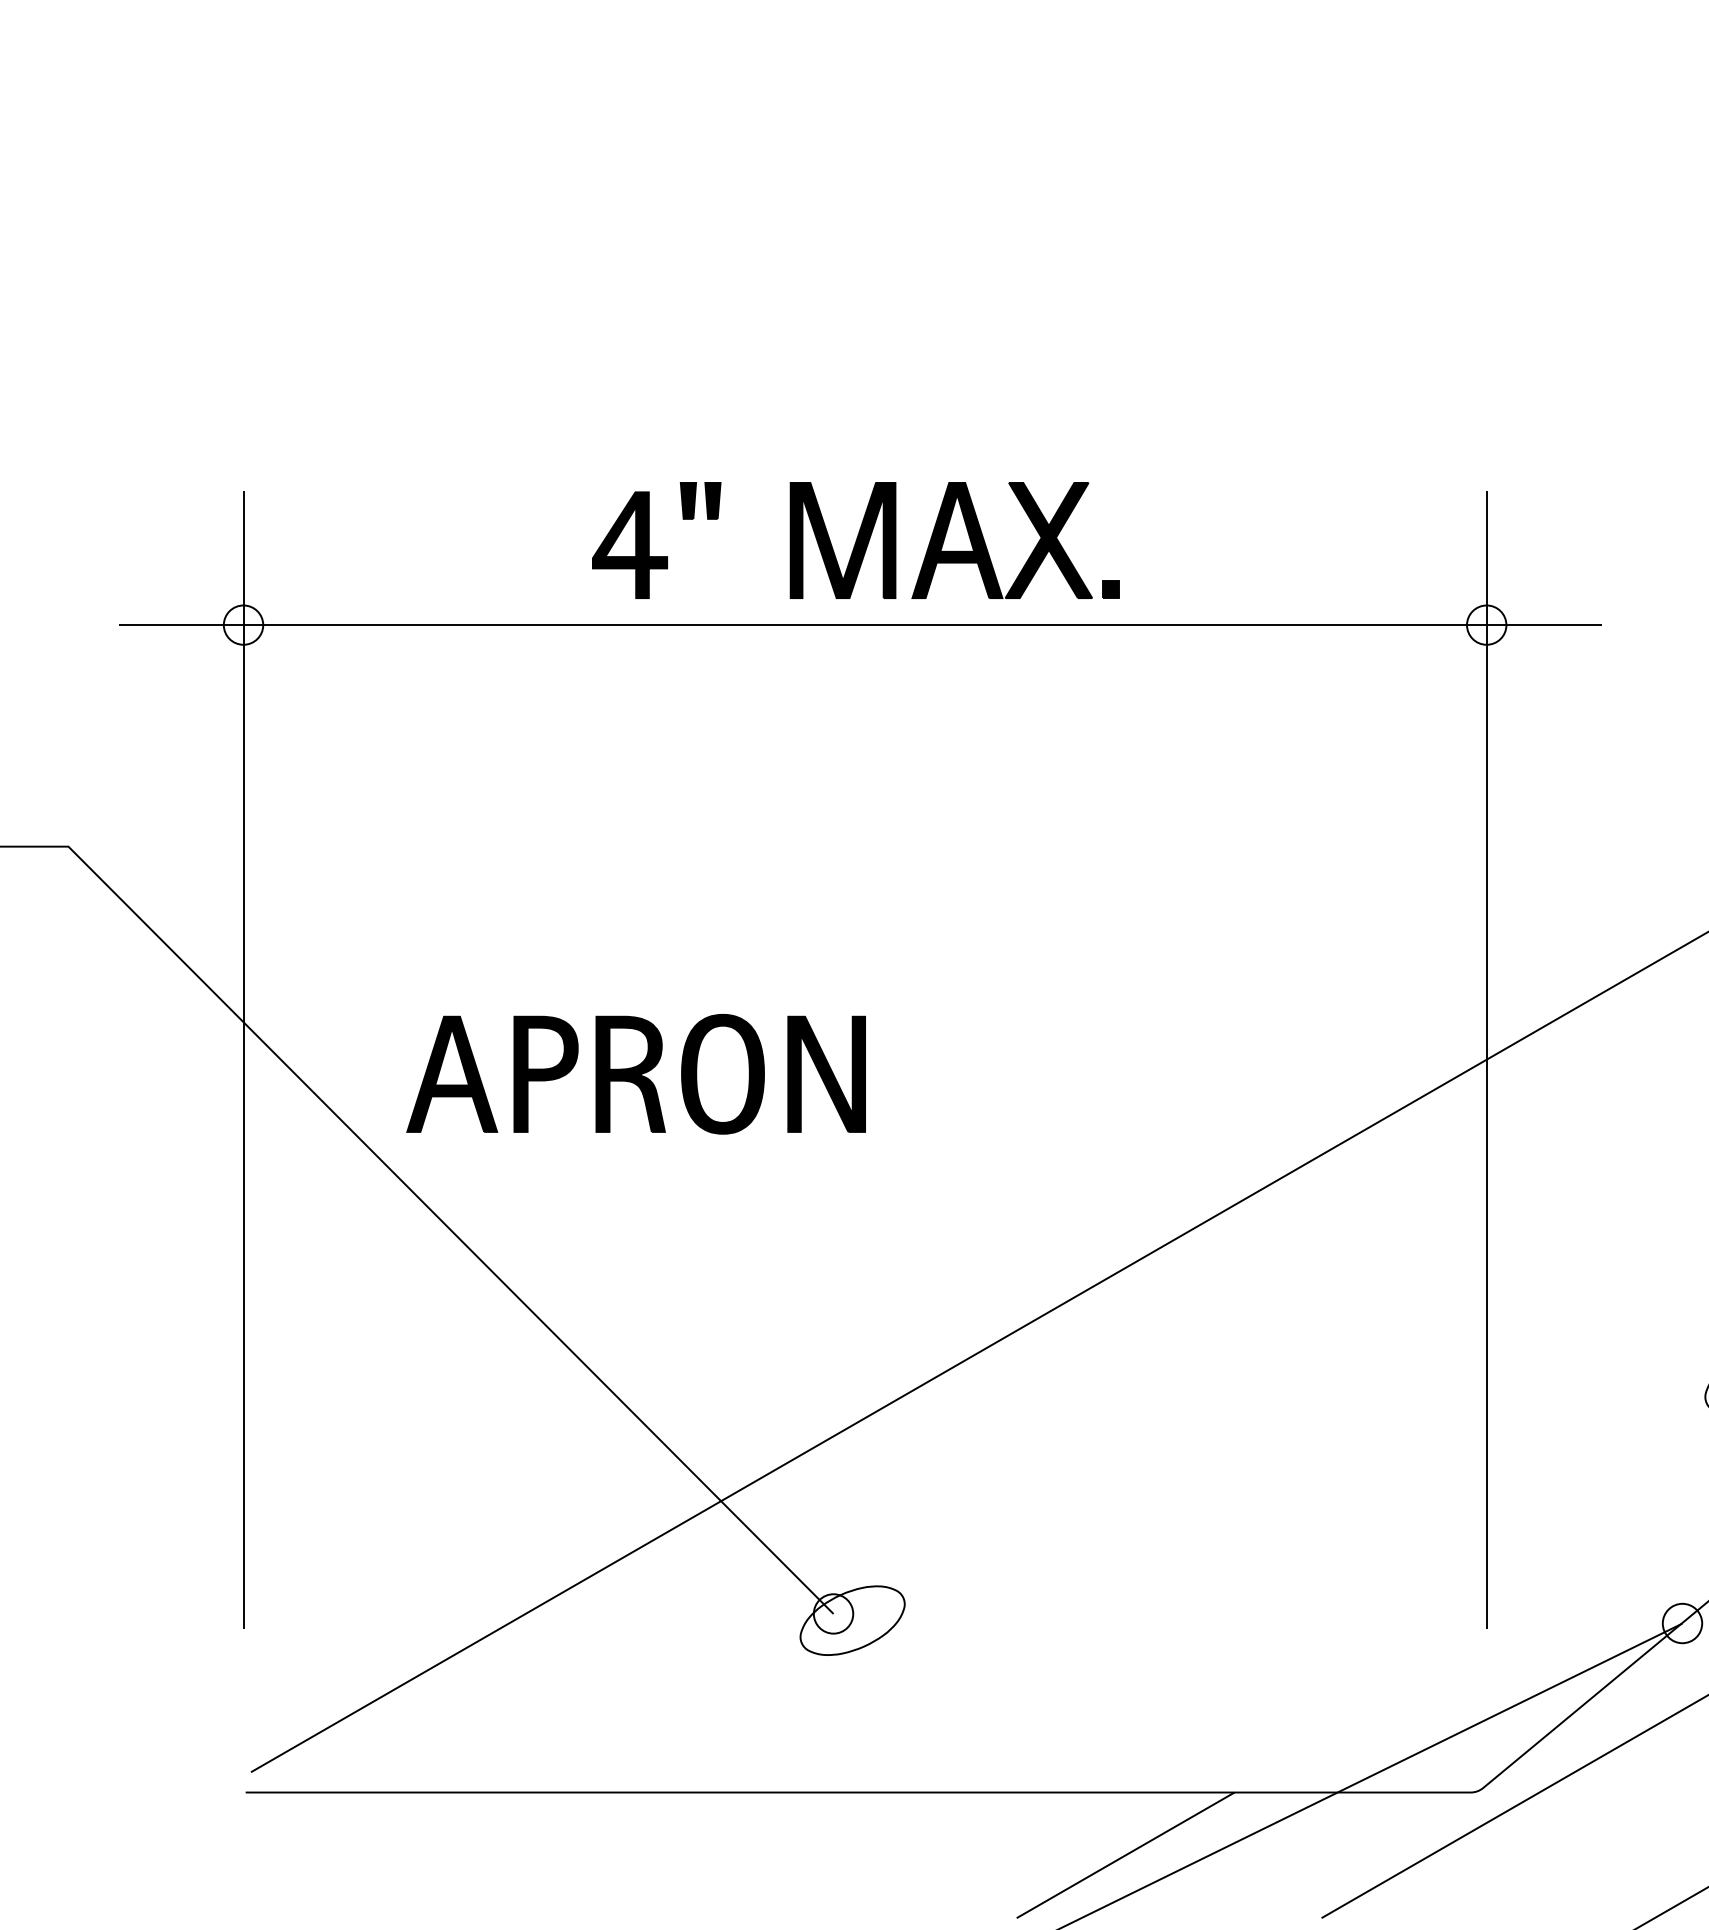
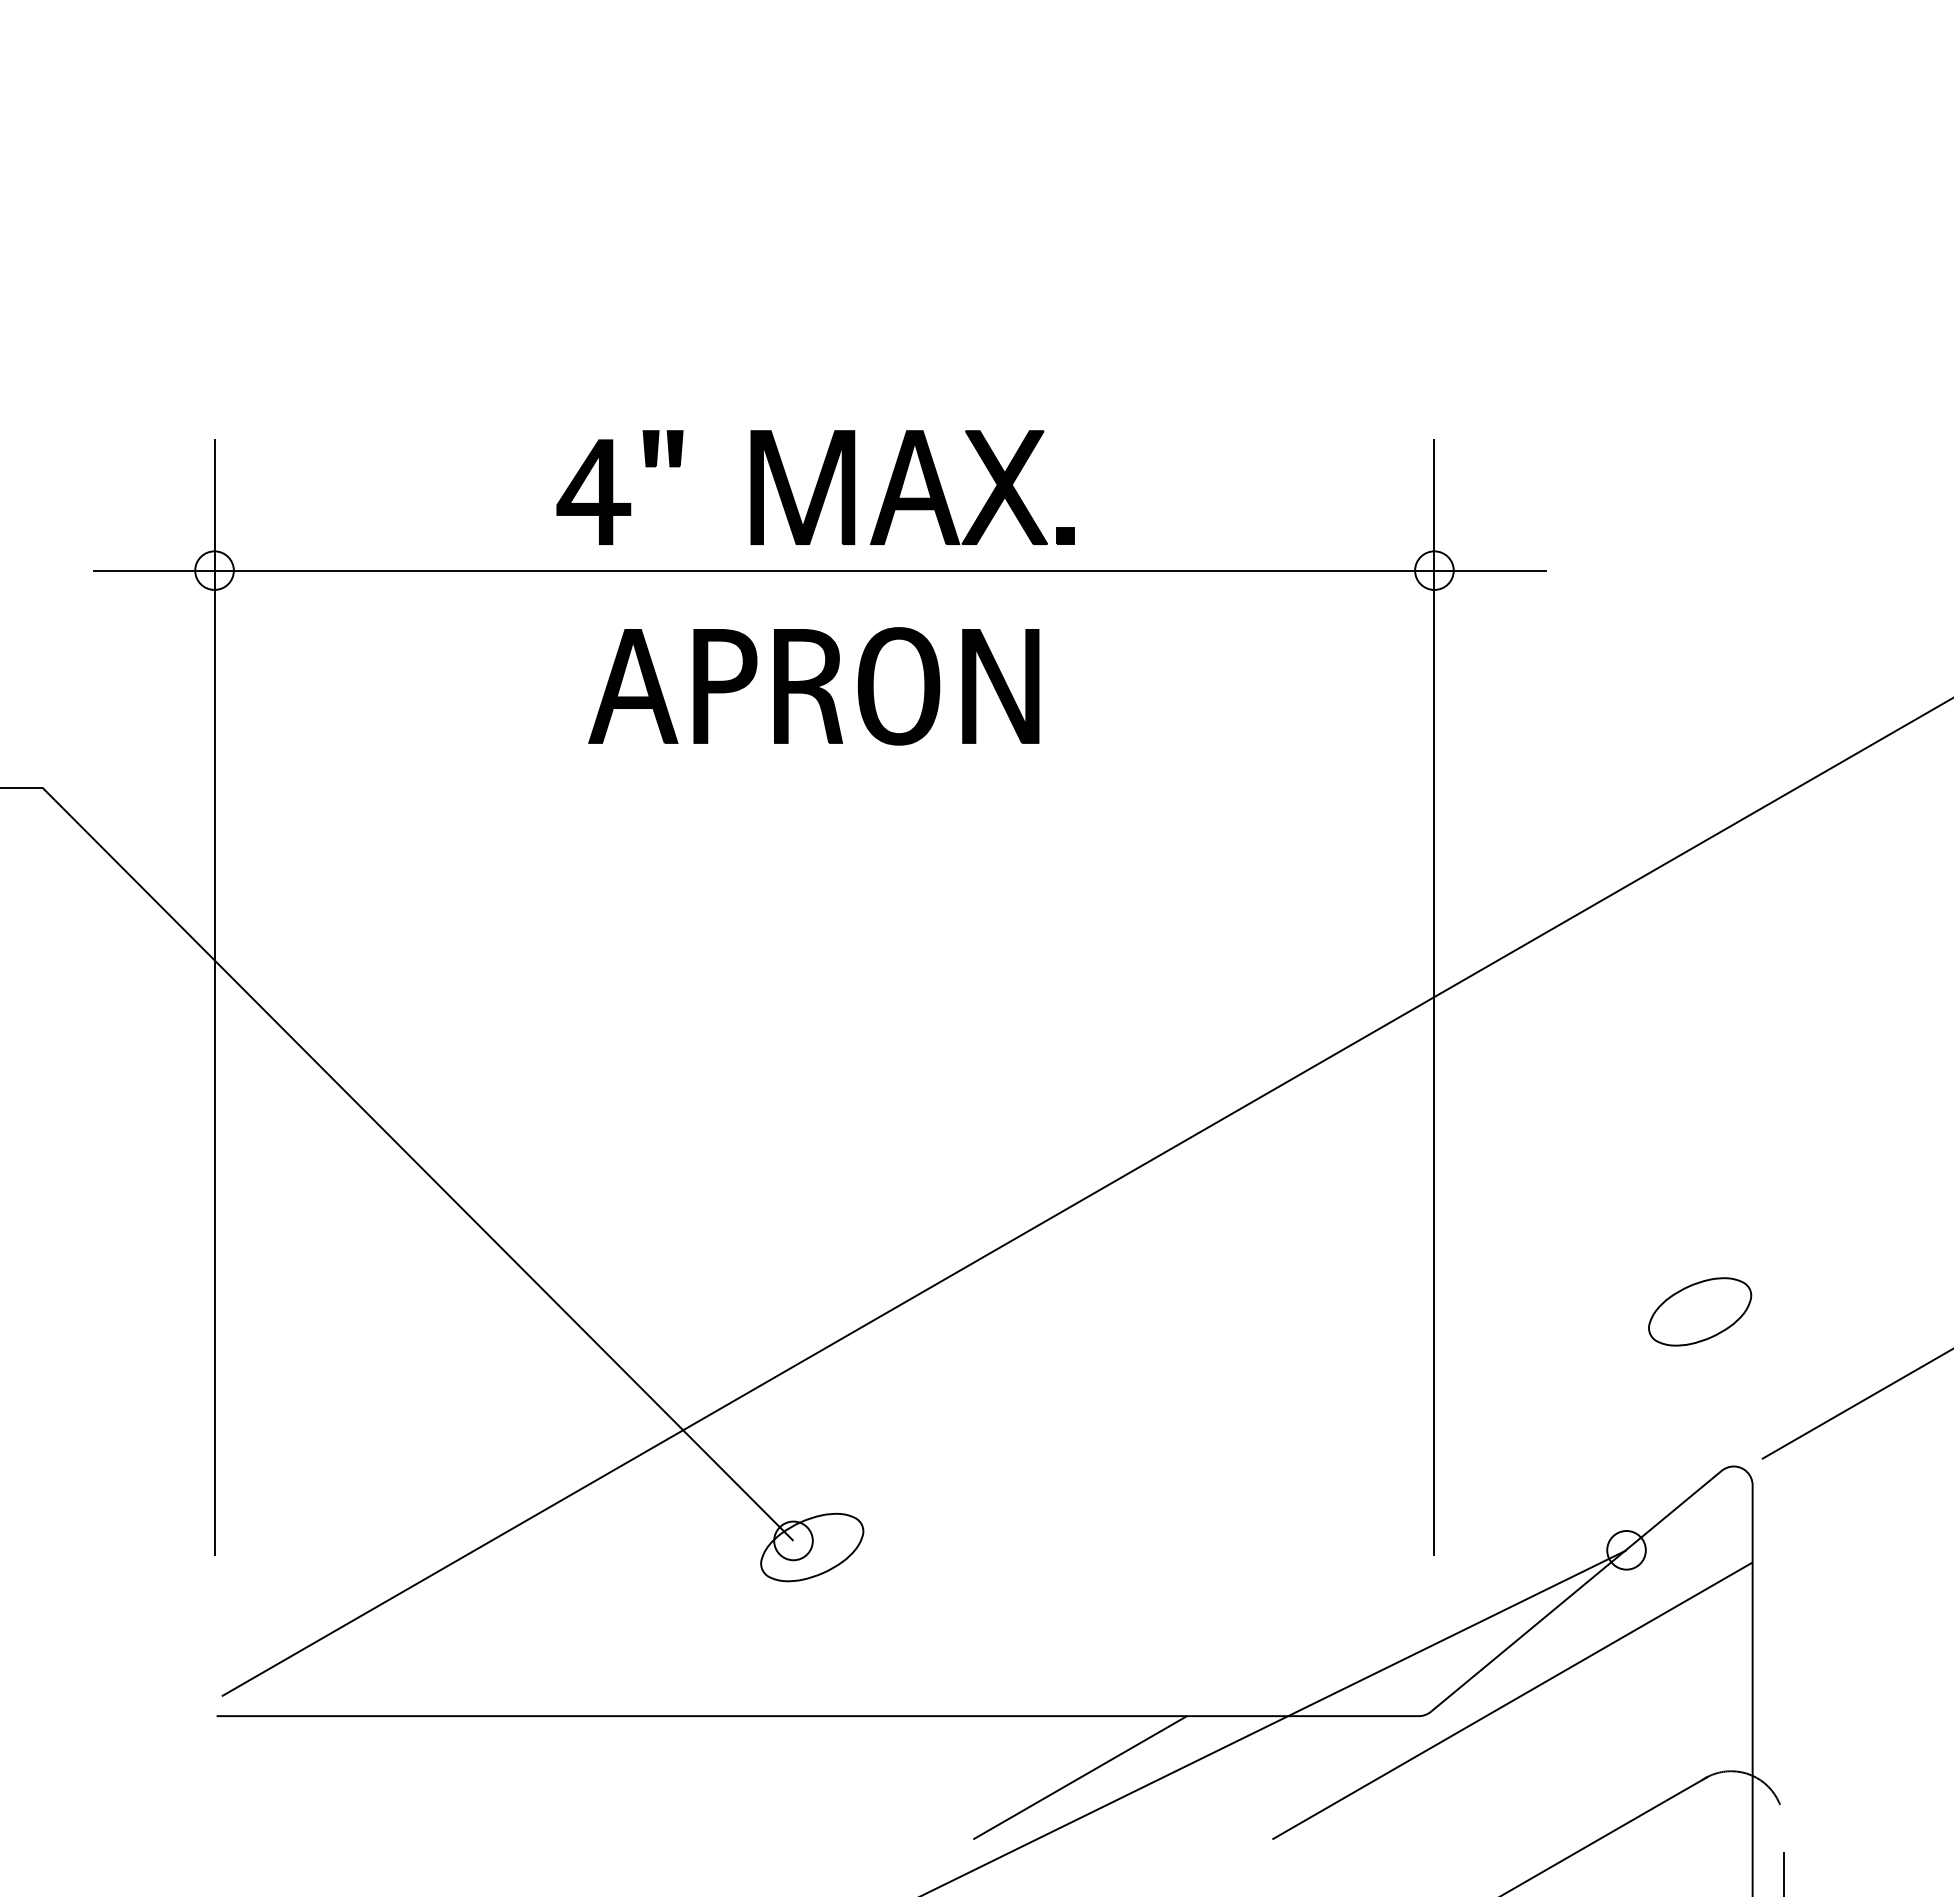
part: (635, 1074) -> (813, 686), moved

